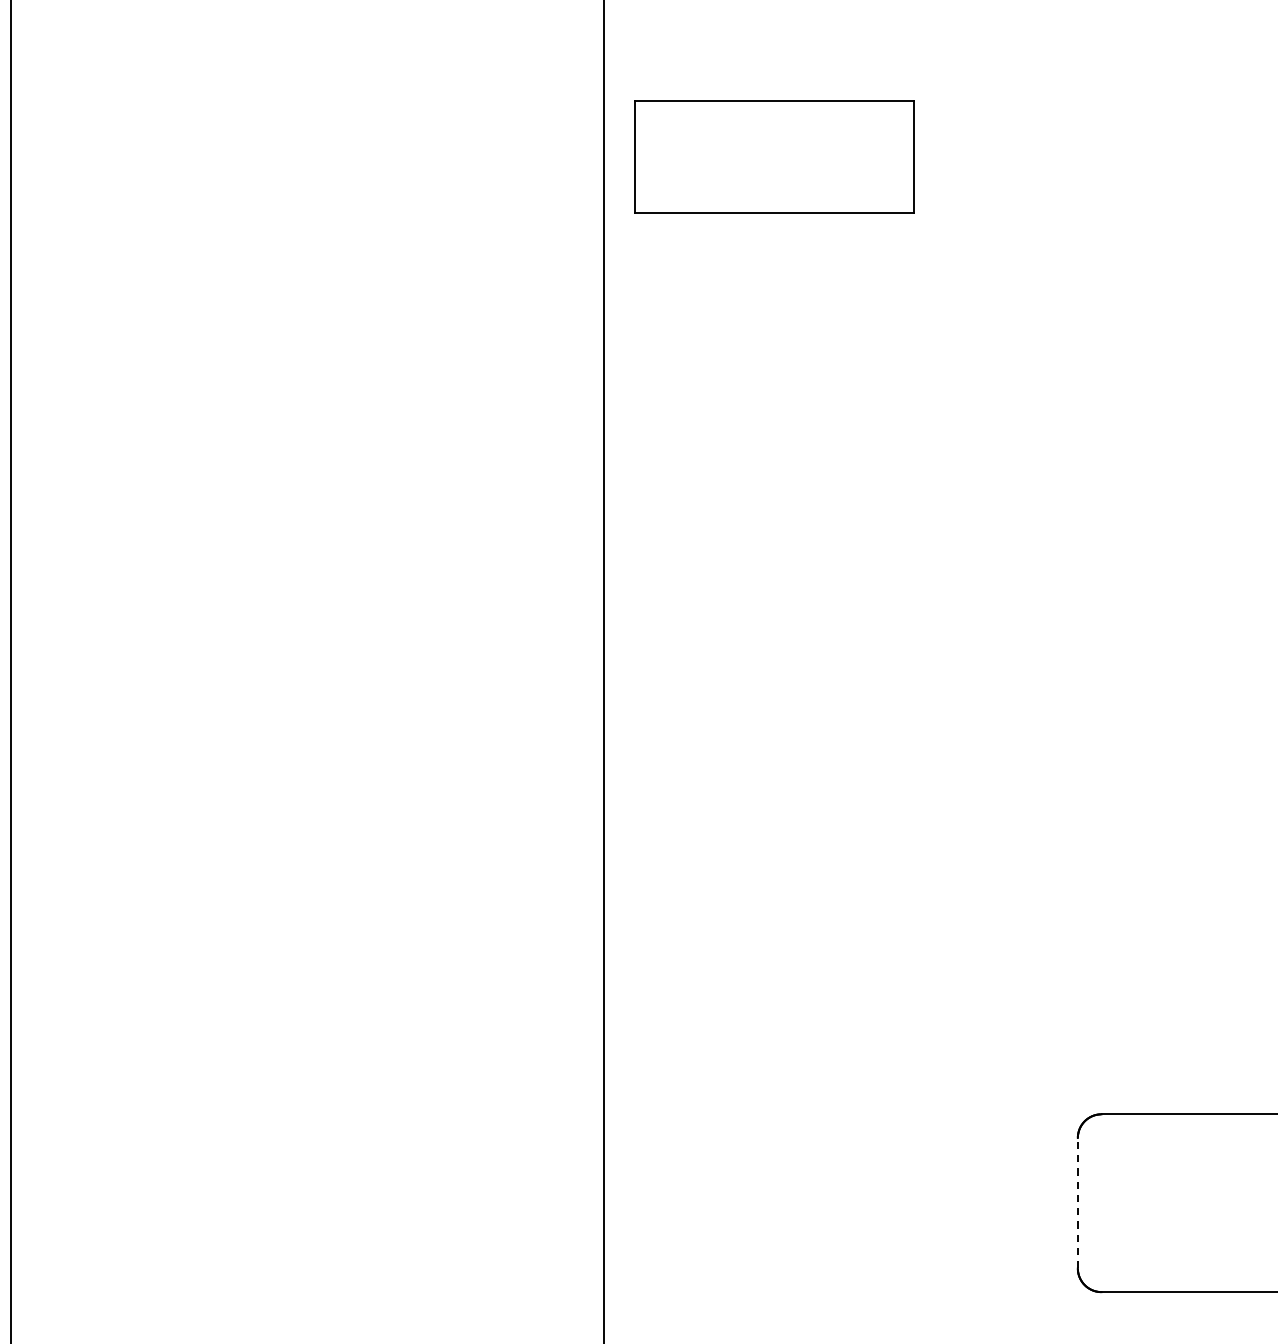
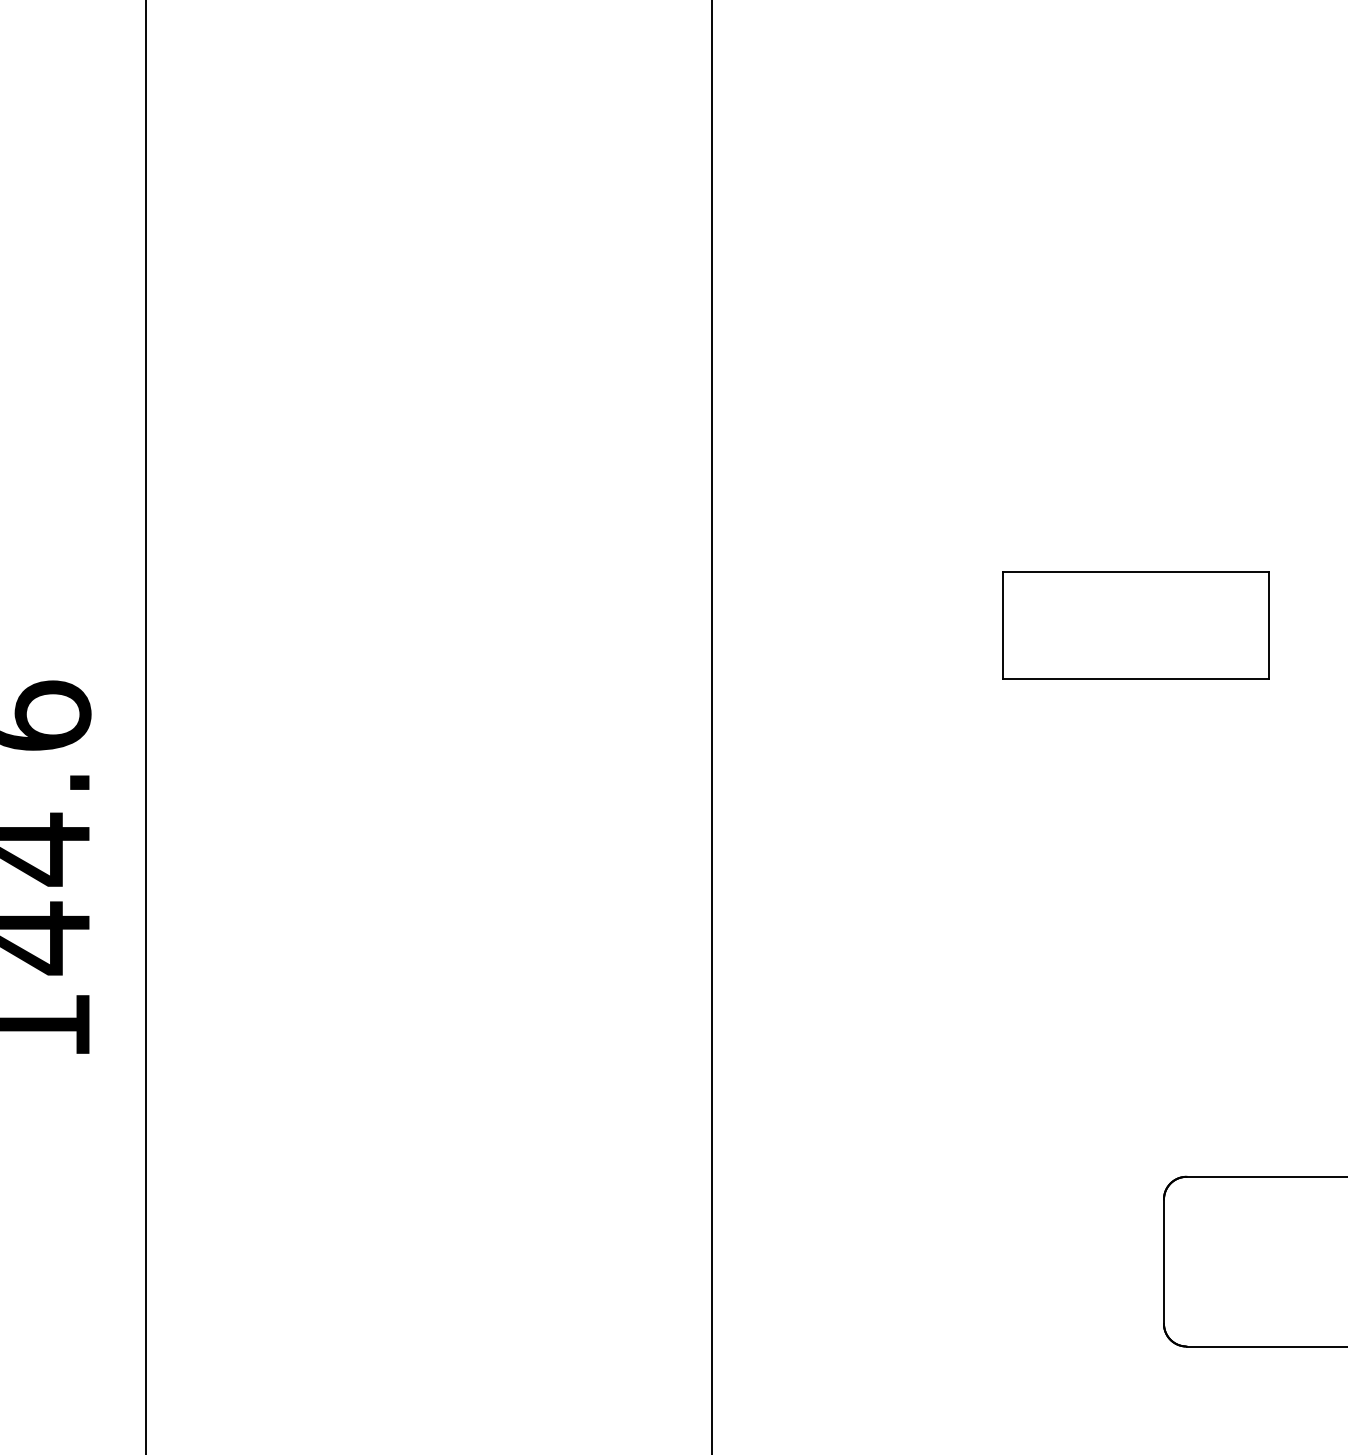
part: (774, 157) -> (1135, 625), moved
line: (1077, 1203) -> (1163, 1261), dashed -> solid

